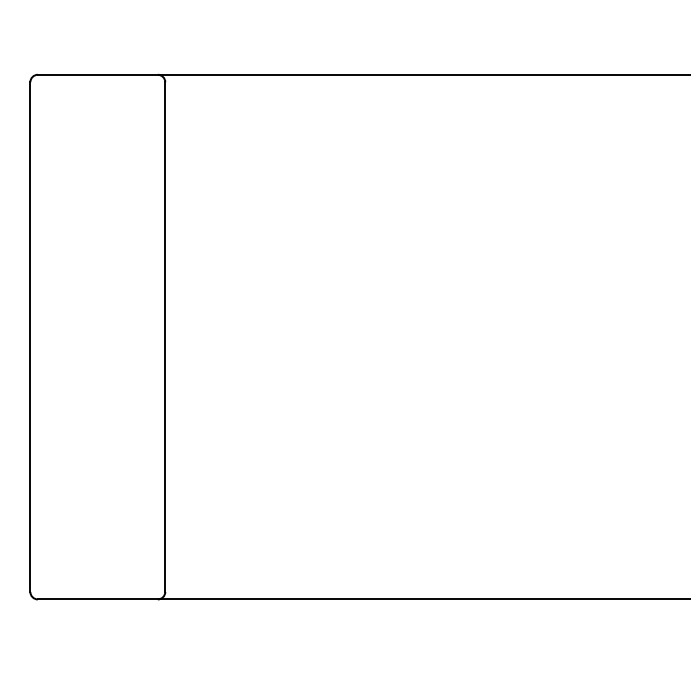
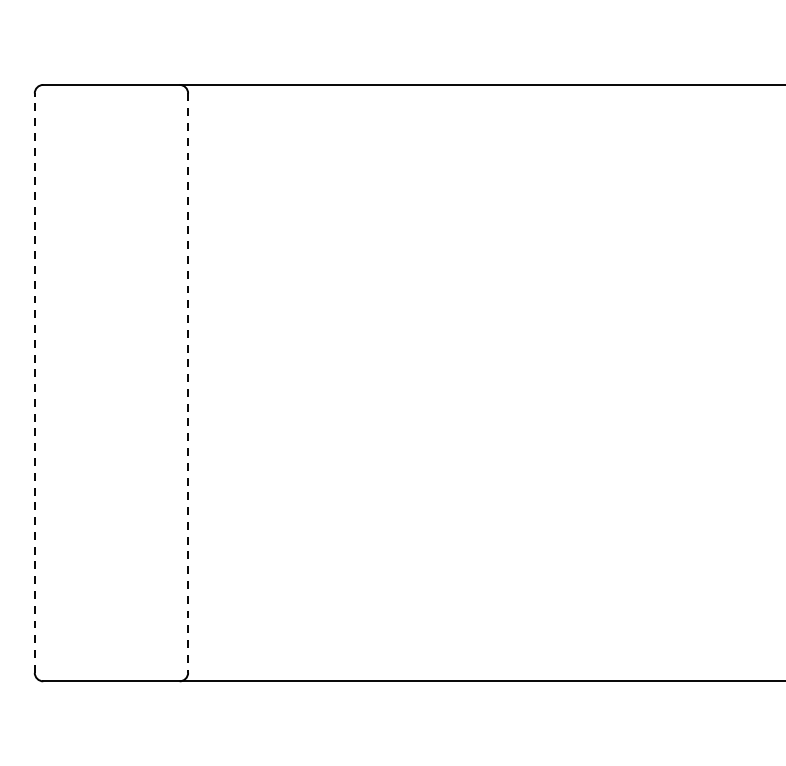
line: (30, 337) -> (34, 383), solid -> dashed
line: (165, 337) -> (188, 383), solid -> dashed

